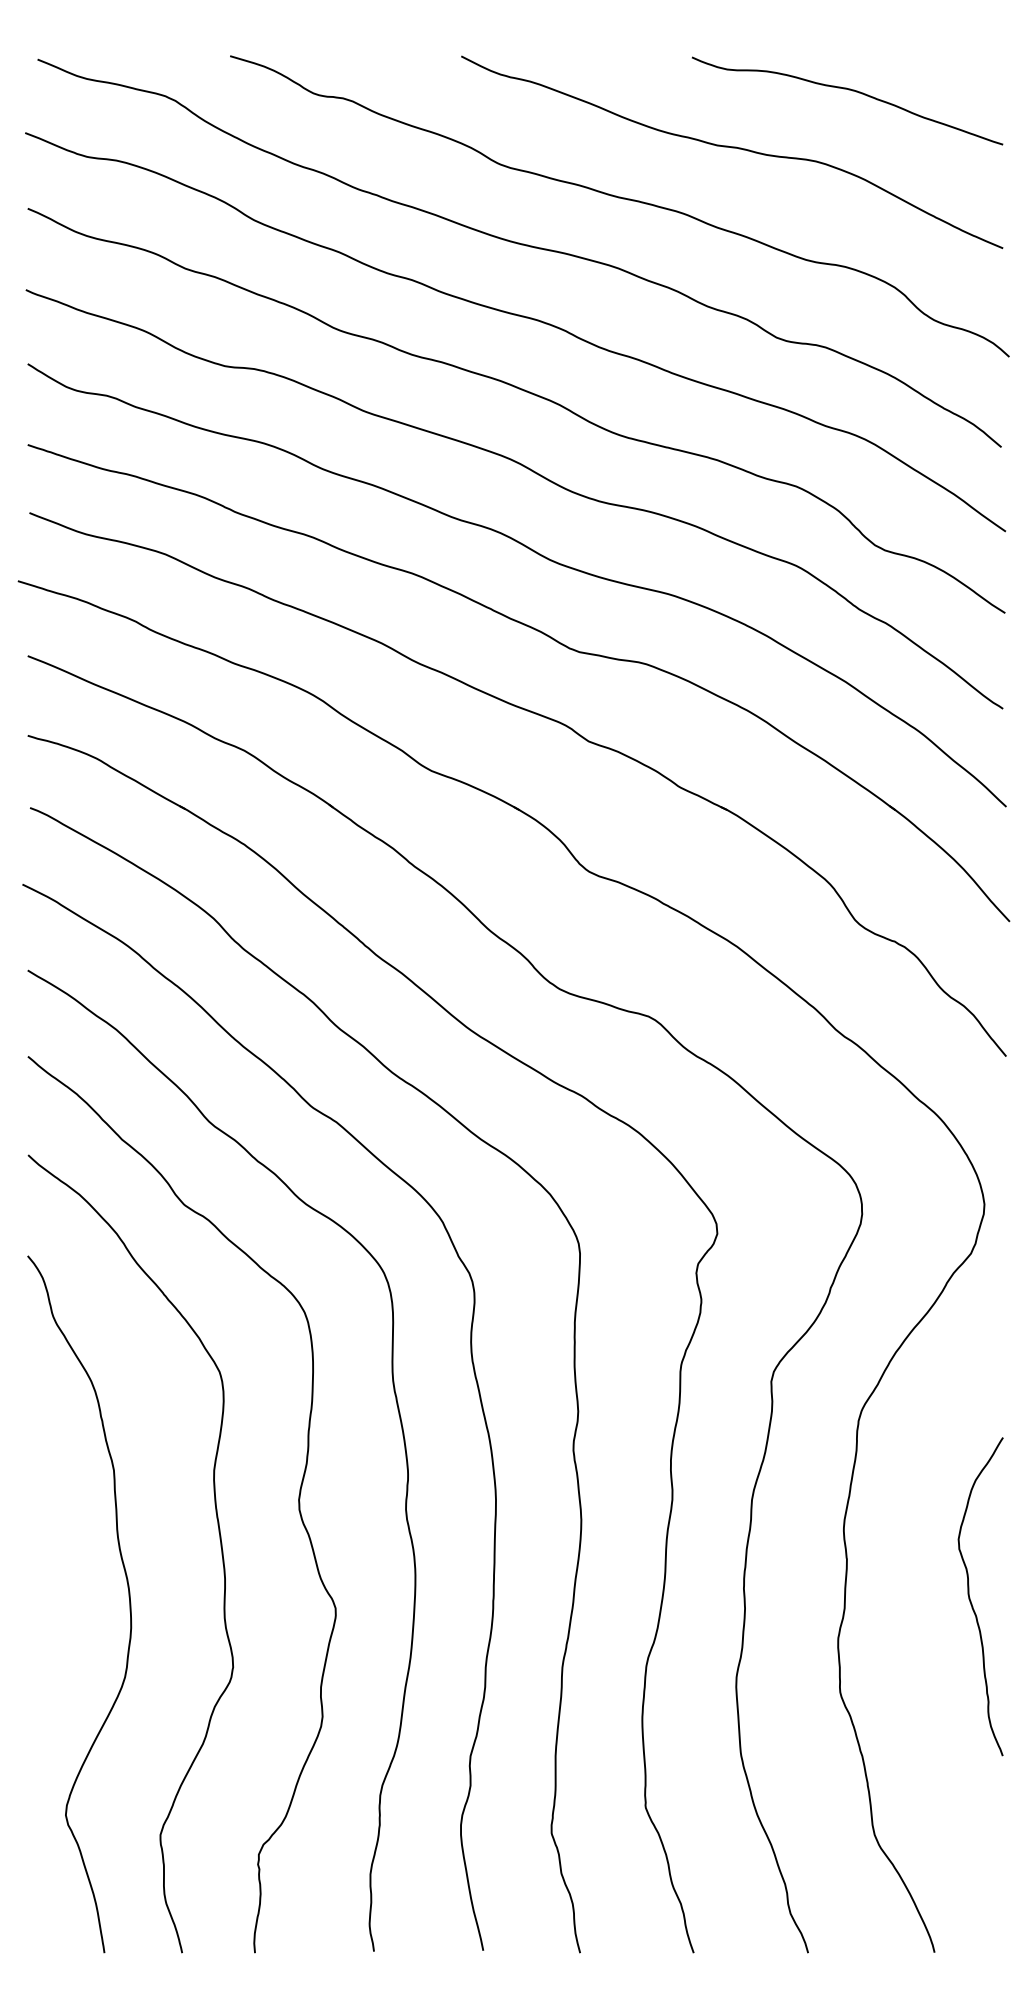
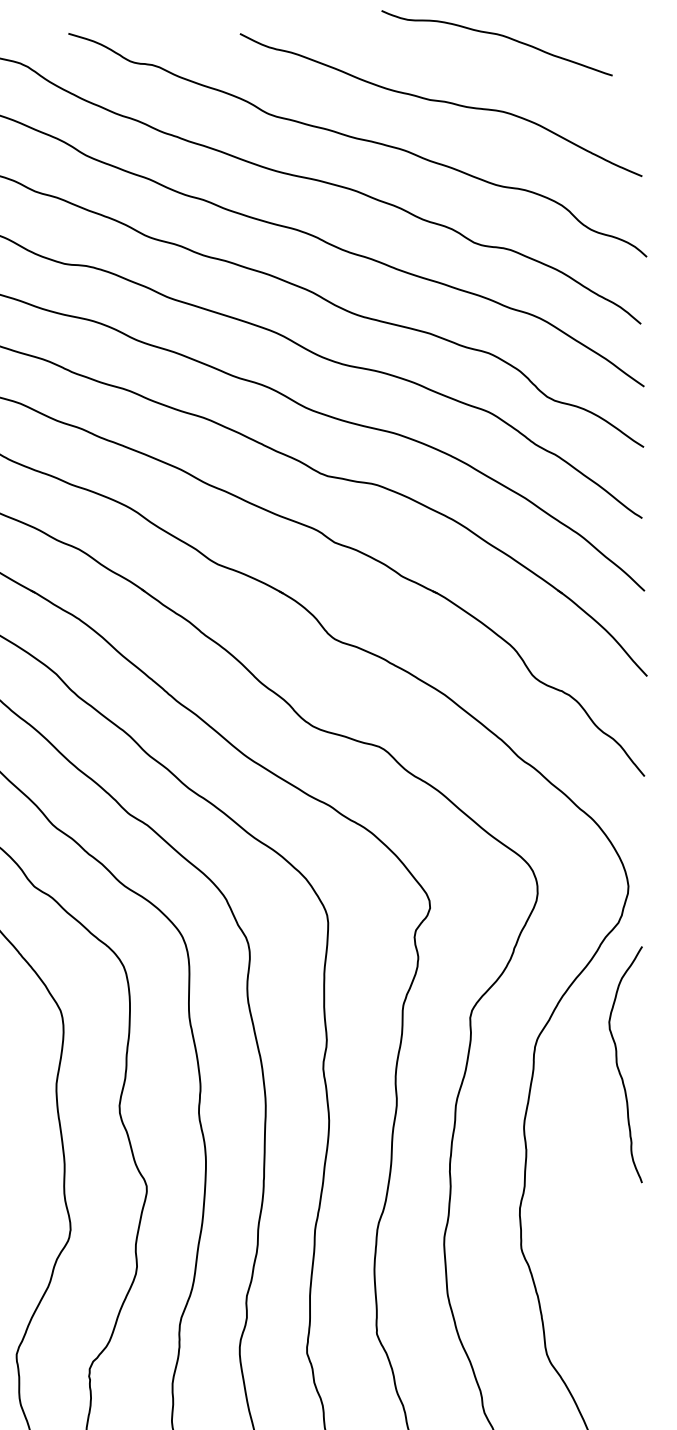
curve: (848, 90) -> (497, 35), moved
curve: (971, 1600) -> (618, 1067), moved

